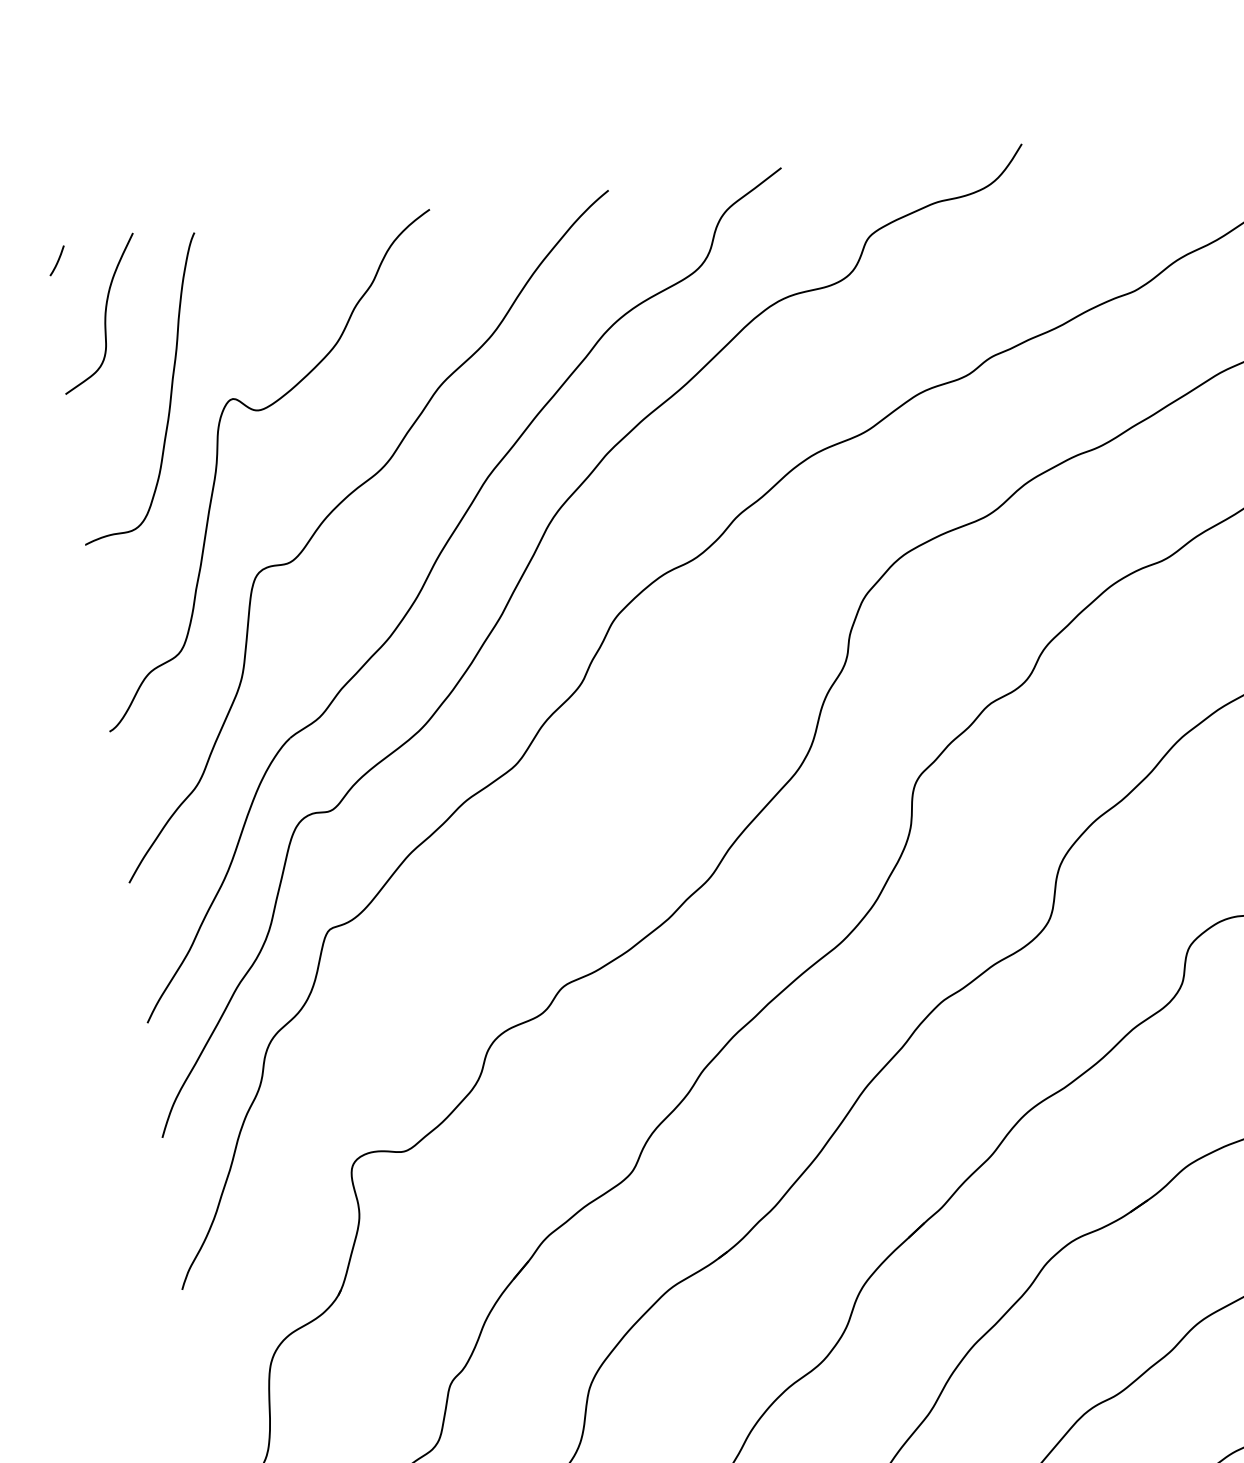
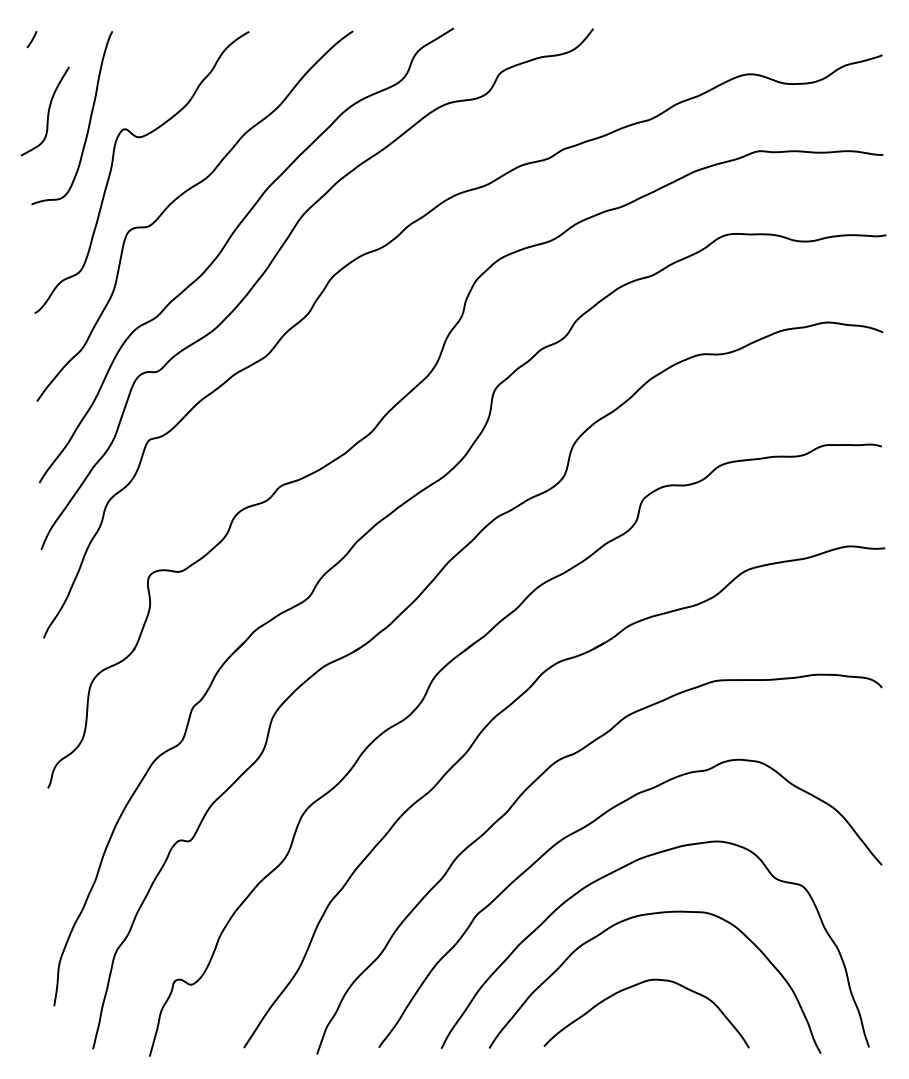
curve: (103, 313) -> (47, 111), moved

